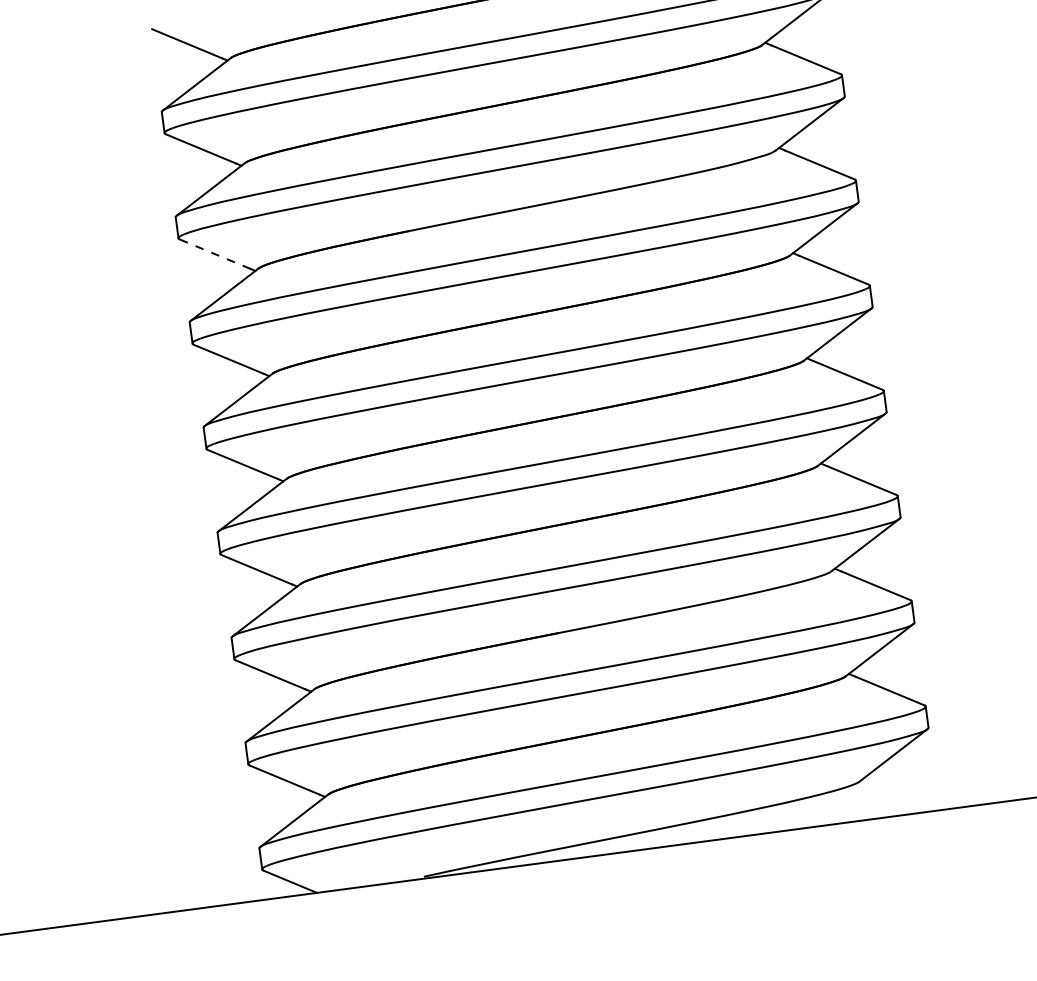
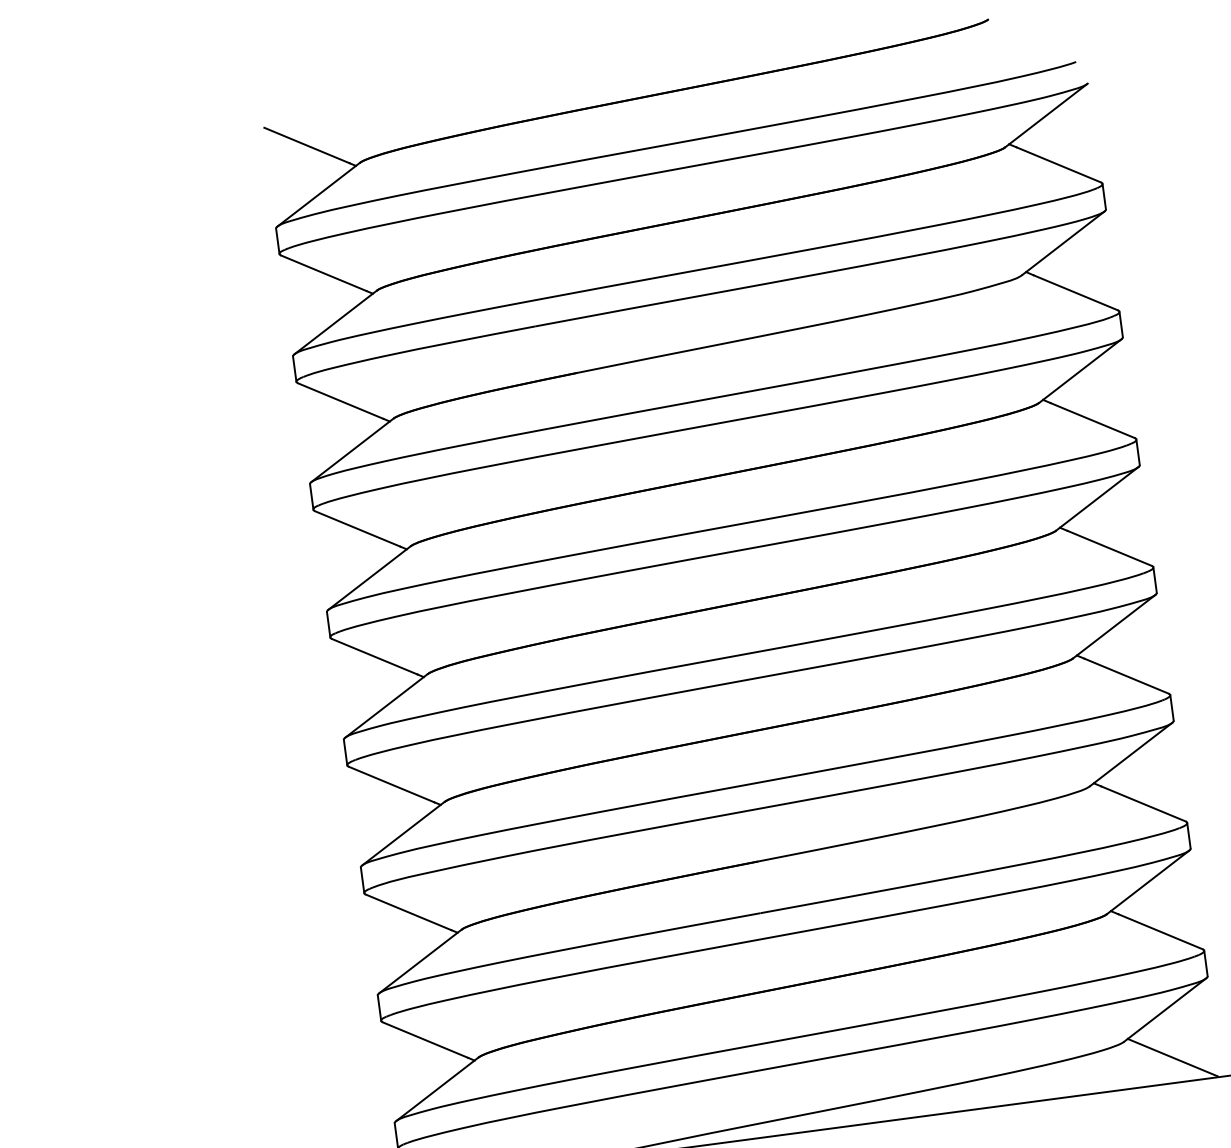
line: (215, 254) -> (341, 401), dashed -> solid
line: (899, 794) -> (1172, 1057), added

